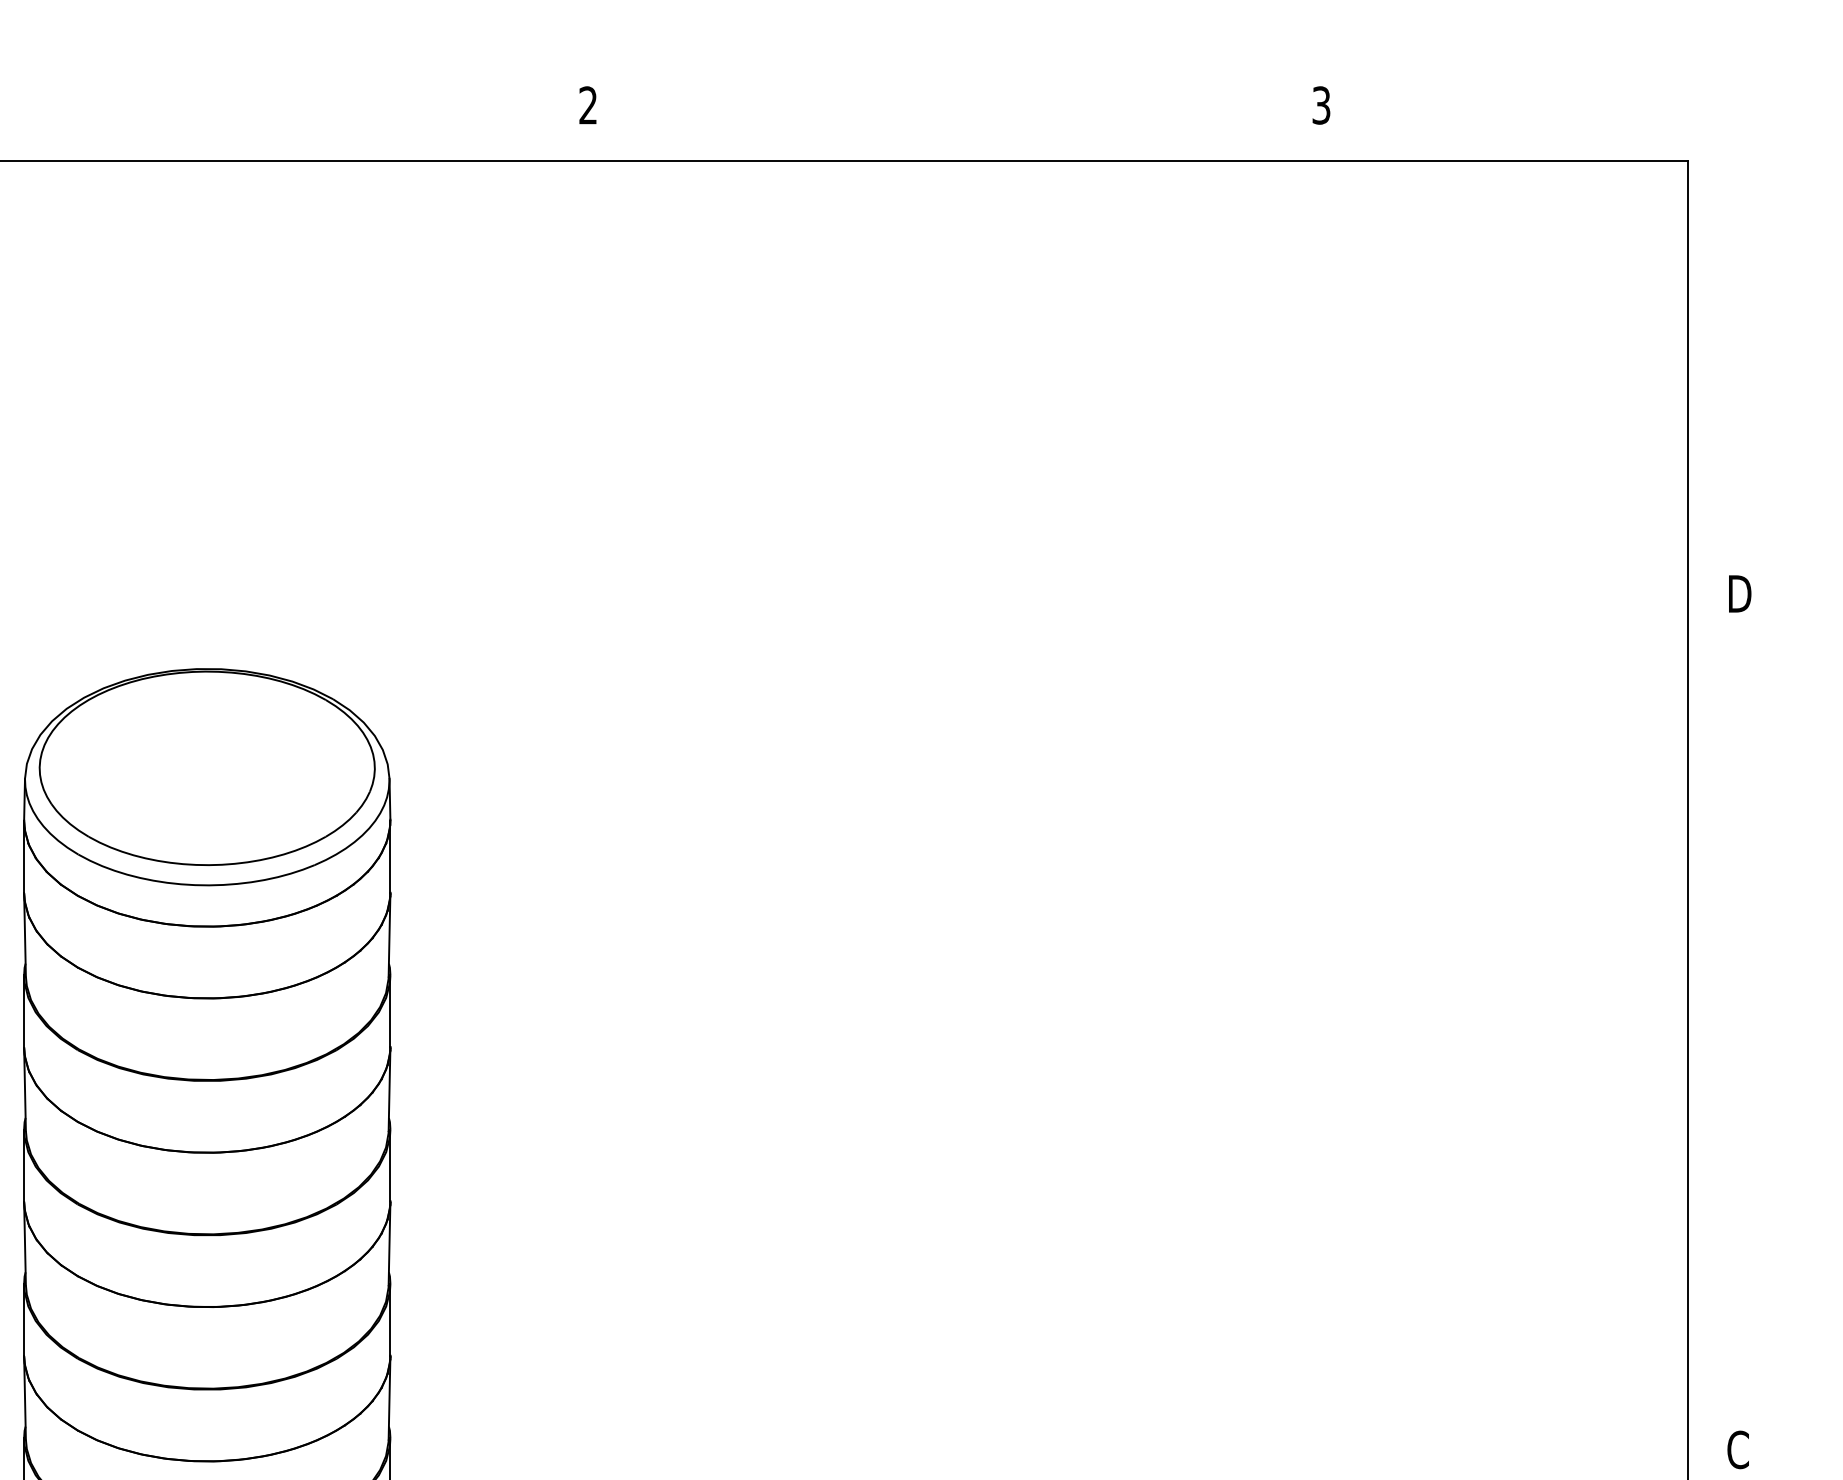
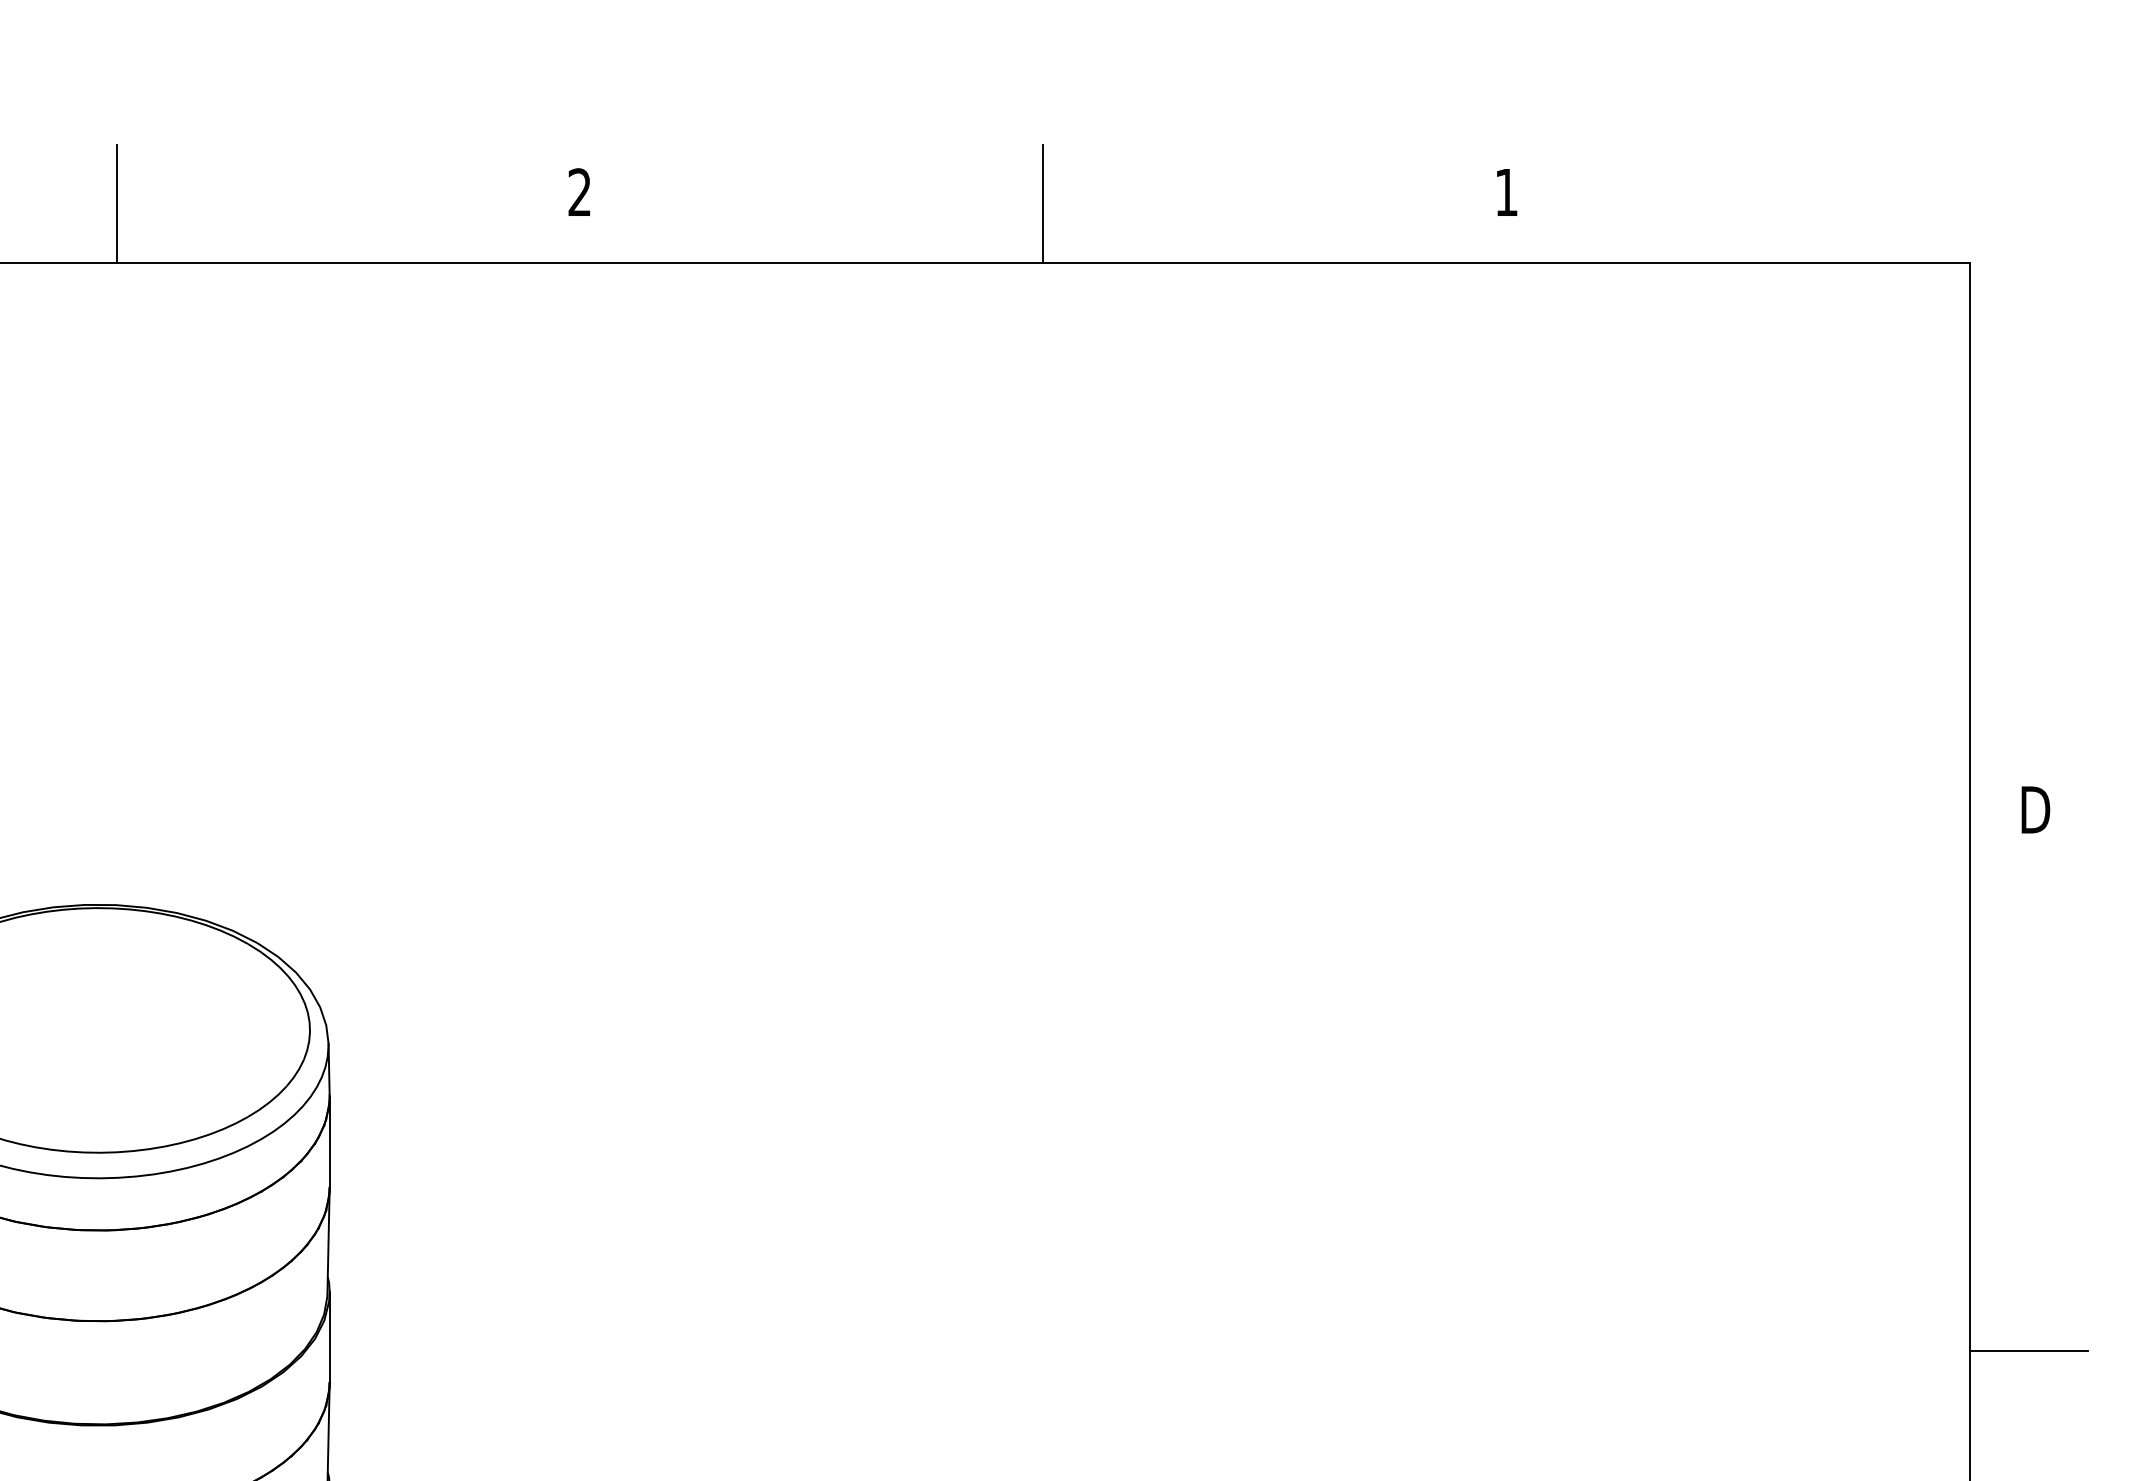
text: (1321, 105) -> (1506, 192), 3 -> 1
line: (221, 114) -> (116, 203), added
line: (954, 114) -> (1042, 203), added
line: (1734, 1021) -> (2028, 1350), added

